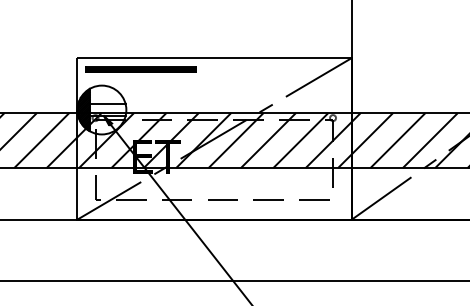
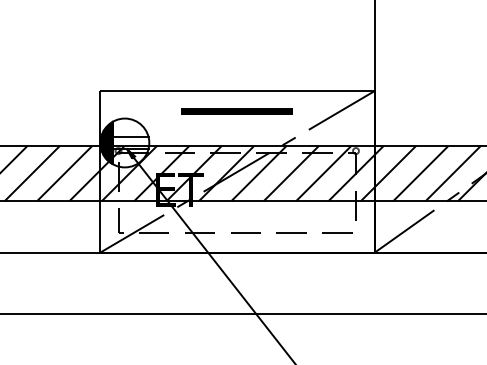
part: (140, 69) -> (236, 111), moved

